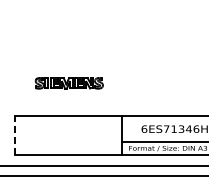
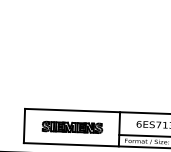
part: (68, 83) -> (71, 127), moved
line: (15, 135) -> (24, 125), dashed -> solid

